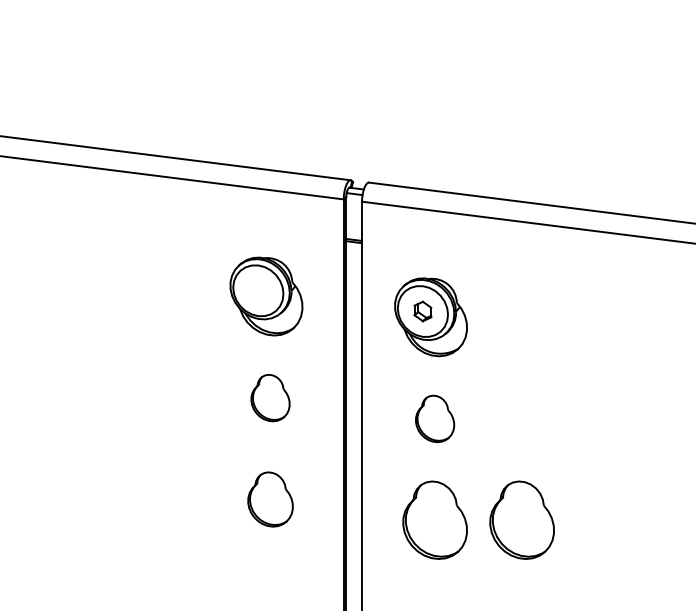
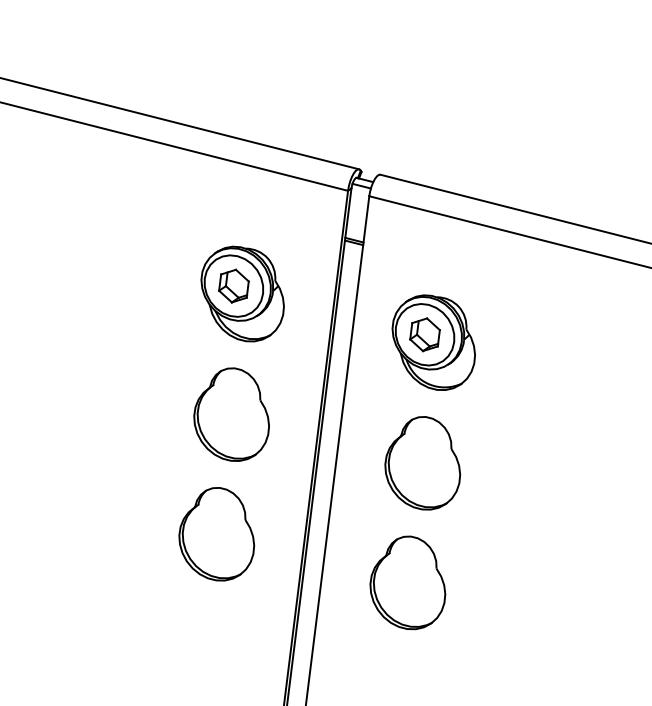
part: (258, 290) -> (234, 285), added
part: (422, 311) -> (424, 334), size x1.43
part: (270, 397) -> (232, 413), size x1.67
part: (434, 418) -> (422, 462), size x1.67
part: (270, 499) -> (217, 534), size x1.43
part: (521, 519) -> (510, 594), removed

